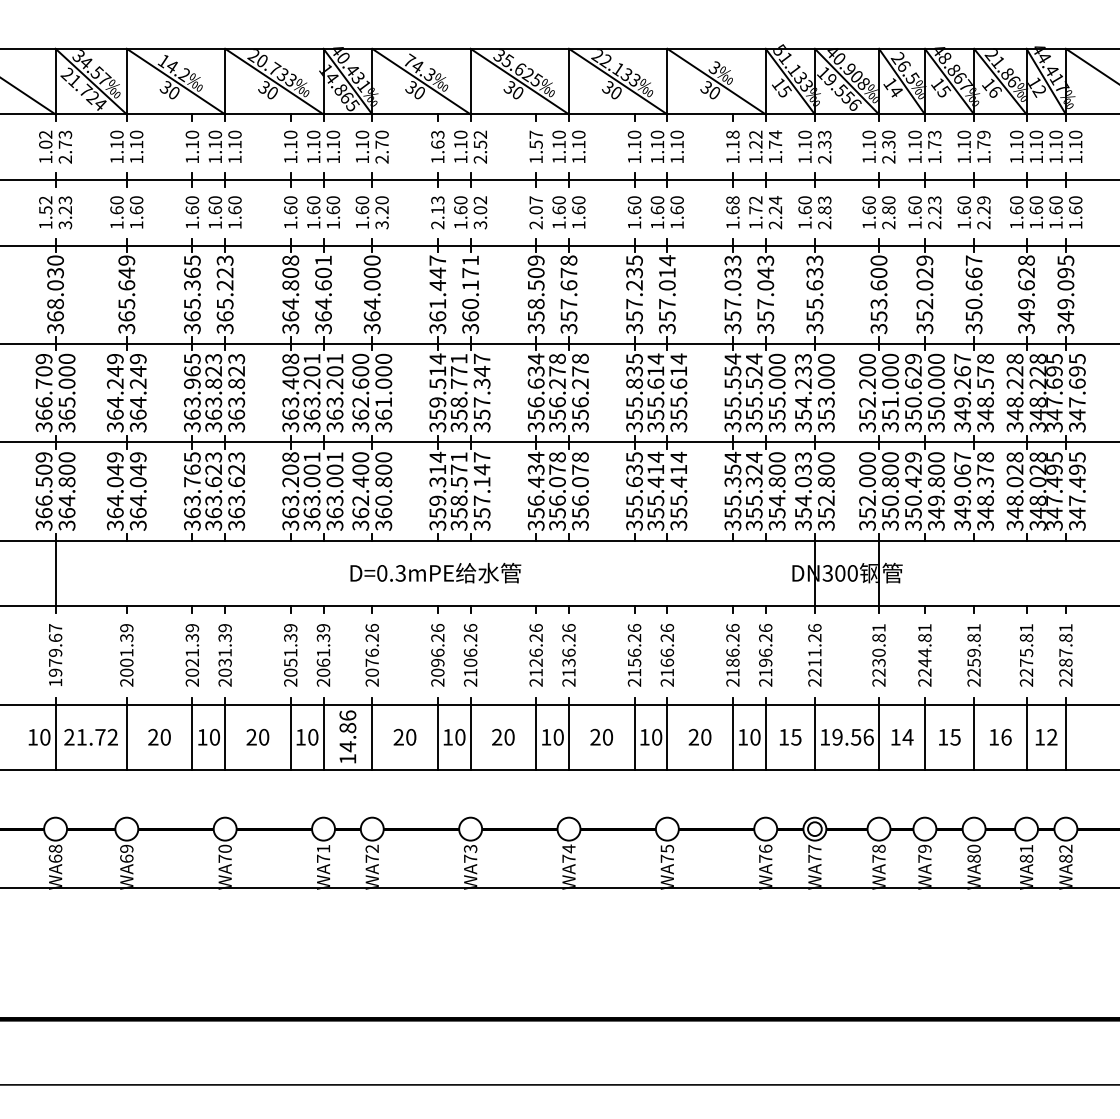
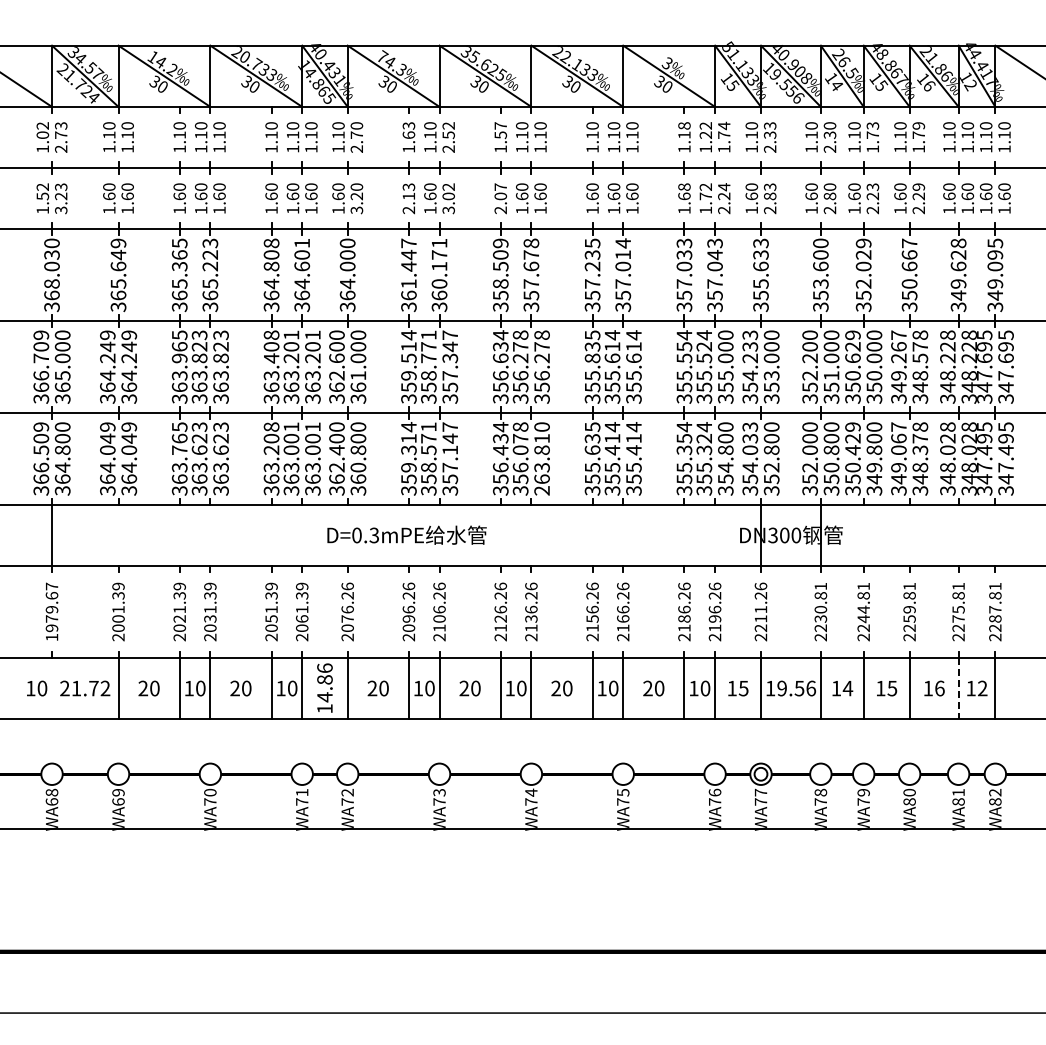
text: (579, 490) -> (541, 458), 356.078 -> 263.810
line: (56, 737) -> (52, 688), removed
line: (1026, 737) -> (958, 688), solid -> dashed

